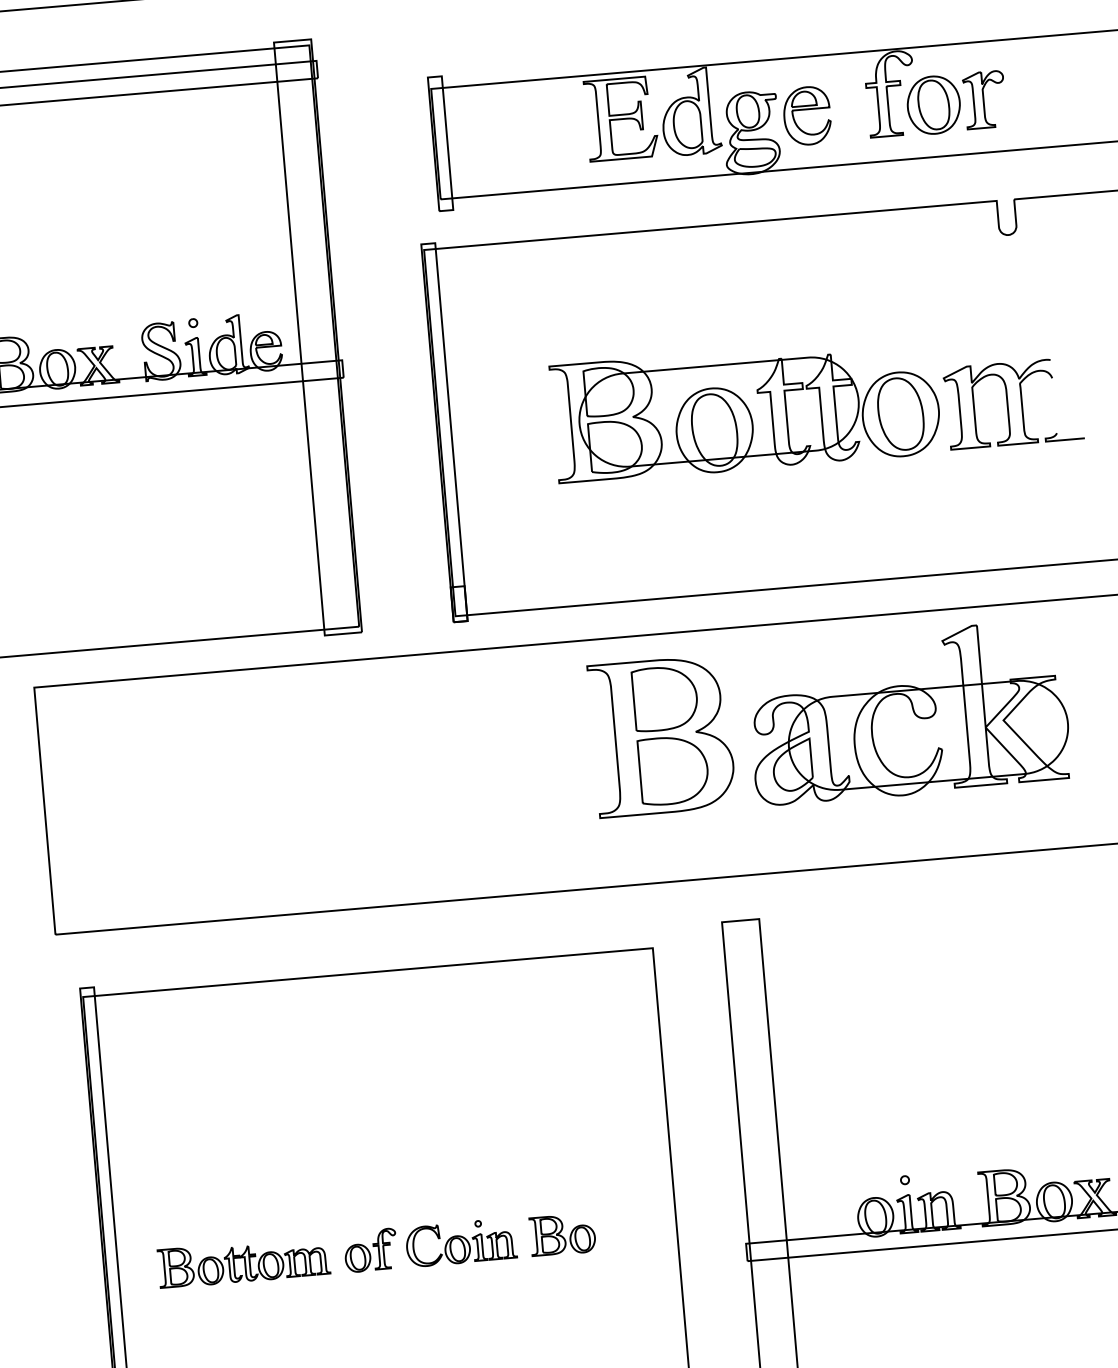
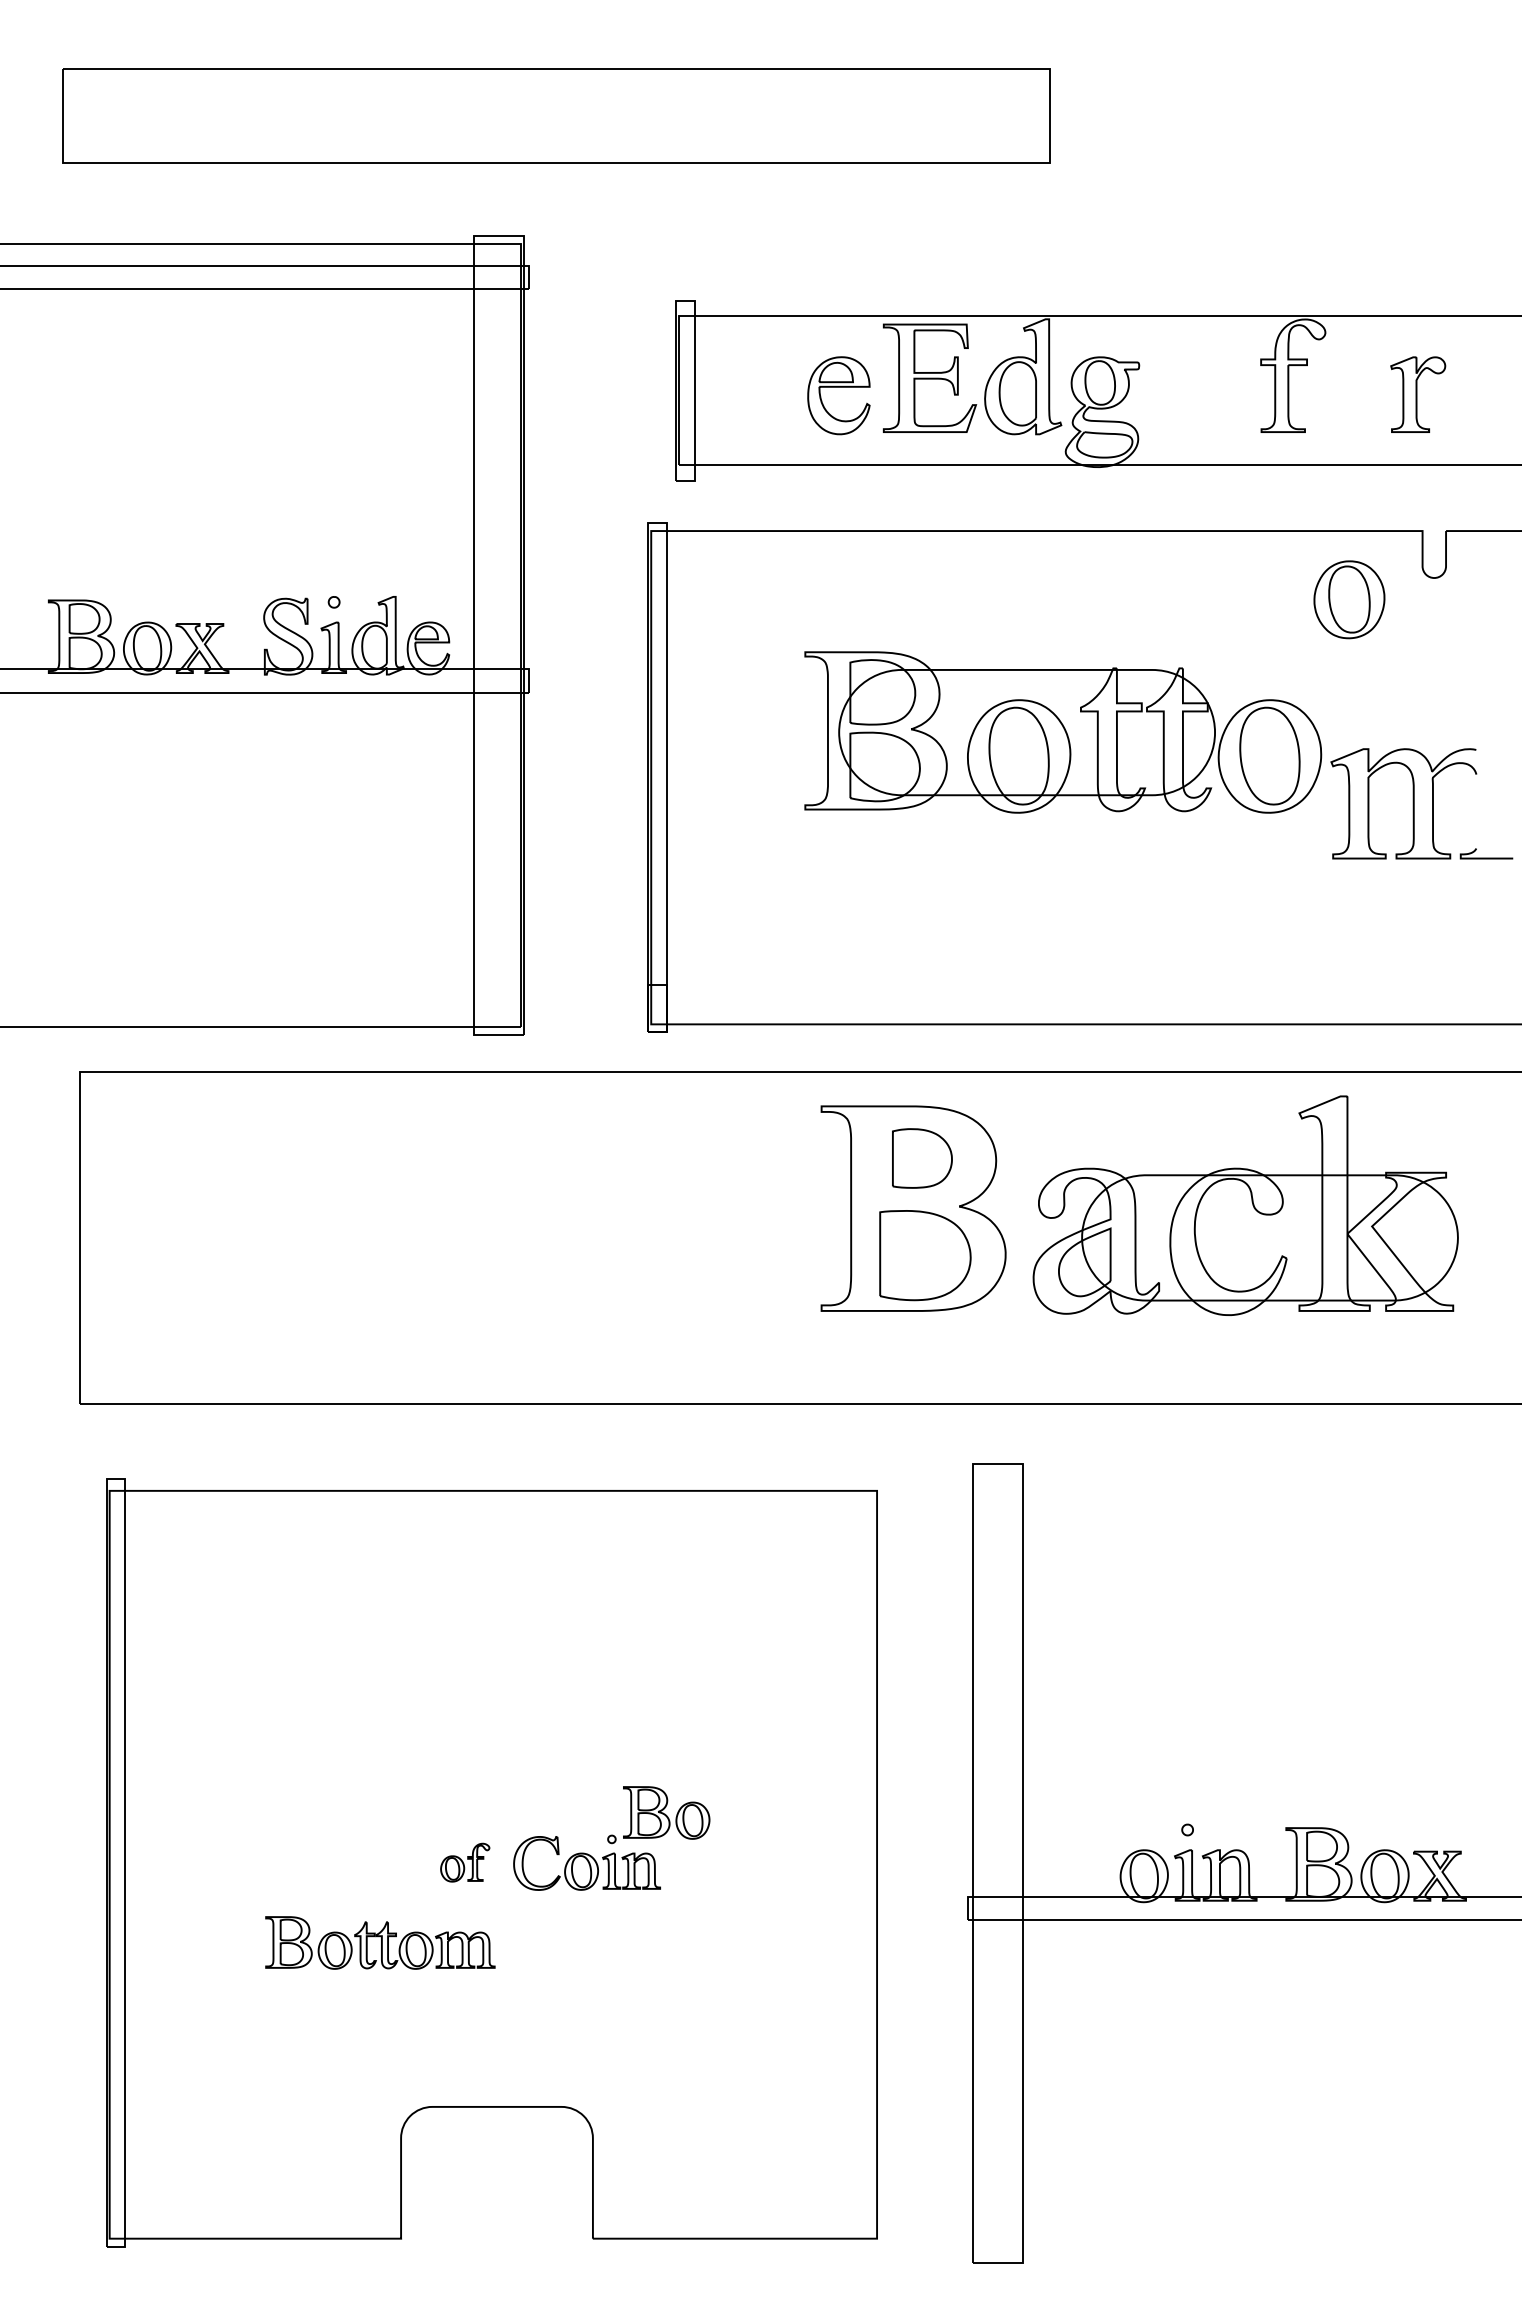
part: (933, 104) -> (1349, 599), moved
part: (806, 109) -> (838, 387), moved
part: (746, 409) -> (1063, 732), moved
part: (665, 698) -> (922, 1158), size x0.7
part: (562, 1234) -> (666, 1812), moved
part: (370, 1250) -> (464, 1862), size x0.7
part: (244, 1261) -> (380, 1942), moved

